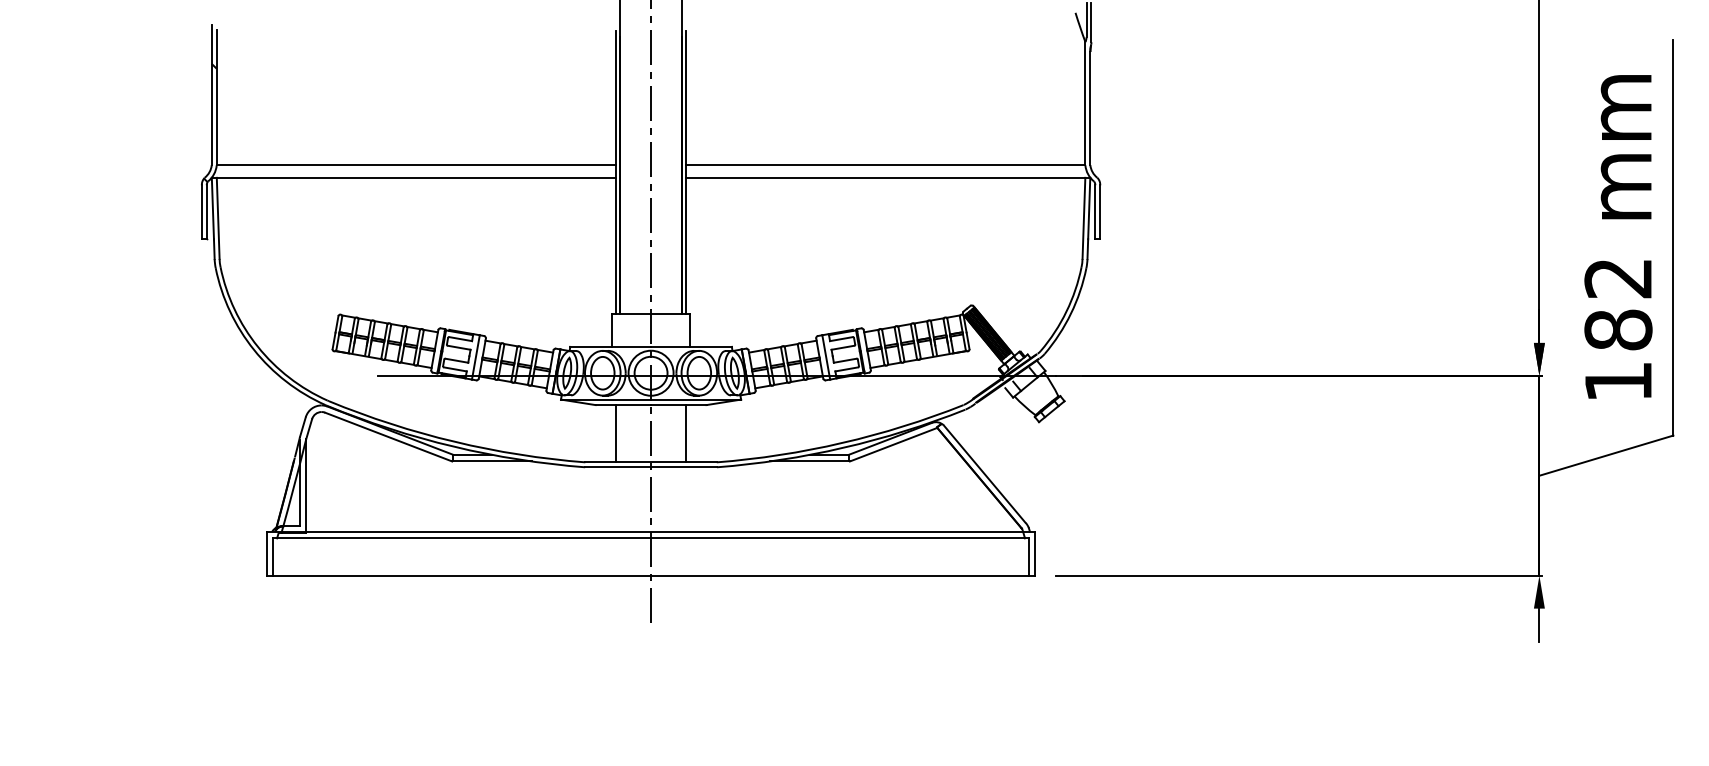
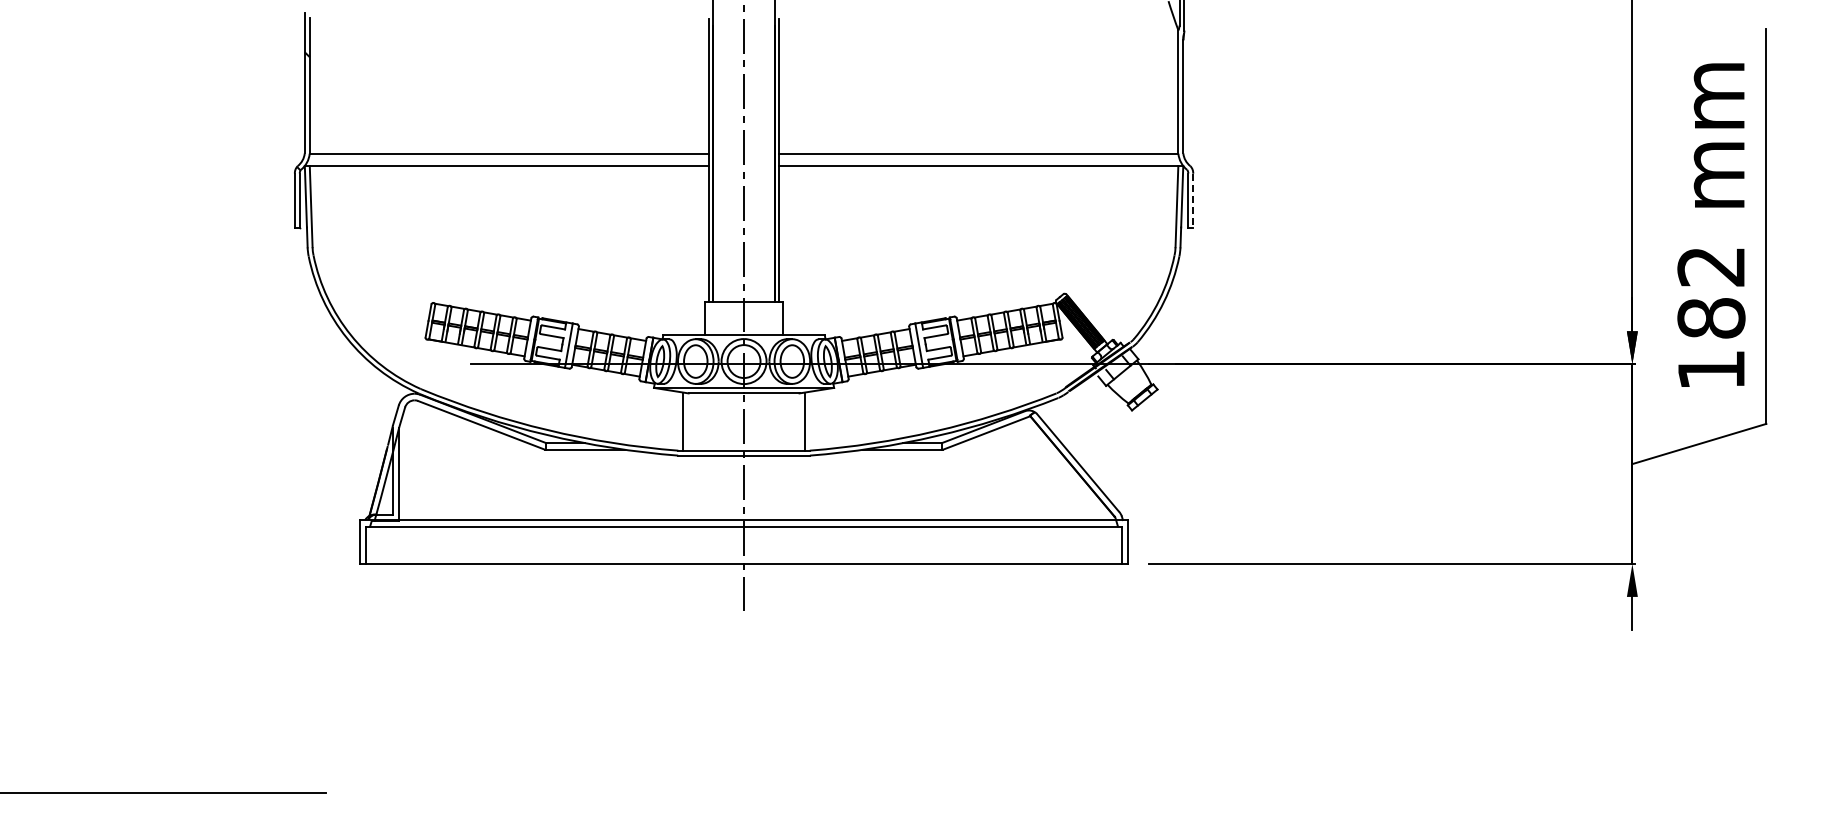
line: (1100, 212) -> (1193, 200), solid -> dashed
line: (616, 433) -> (683, 421), moved
line: (685, 433) -> (804, 421), moved

